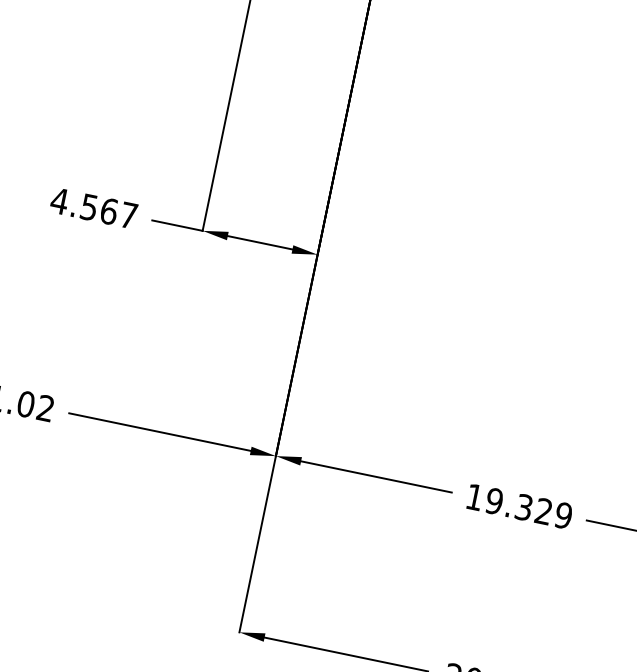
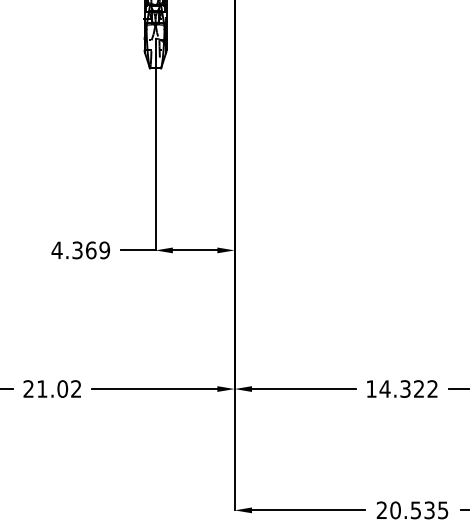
text: (109, 211) -> (91, 250), 4.567 -> 4.369
text: (528, 507) -> (408, 388), 19.329 -> 14.322

